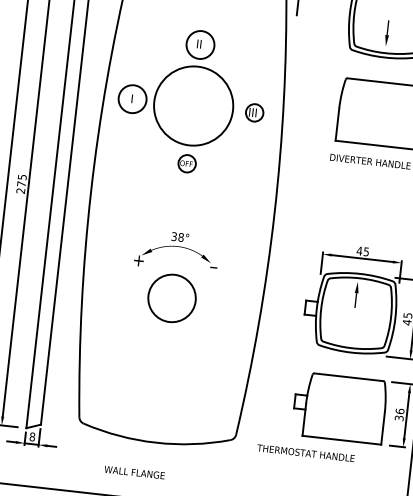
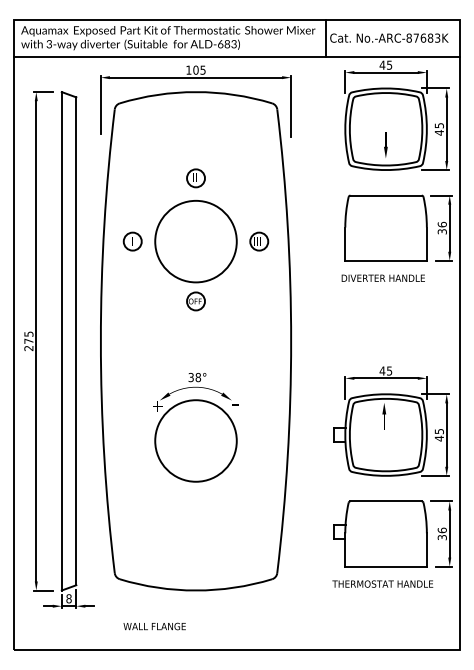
circle: (200, 45) -> (196, 178), size x0.62
circle: (132, 99) -> (132, 241), size x0.62
circle: (171, 297) -> (195, 440), size x1.67
text: (305, 452) -> (382, 583), moved
text: (134, 472) -> (154, 626), moved

